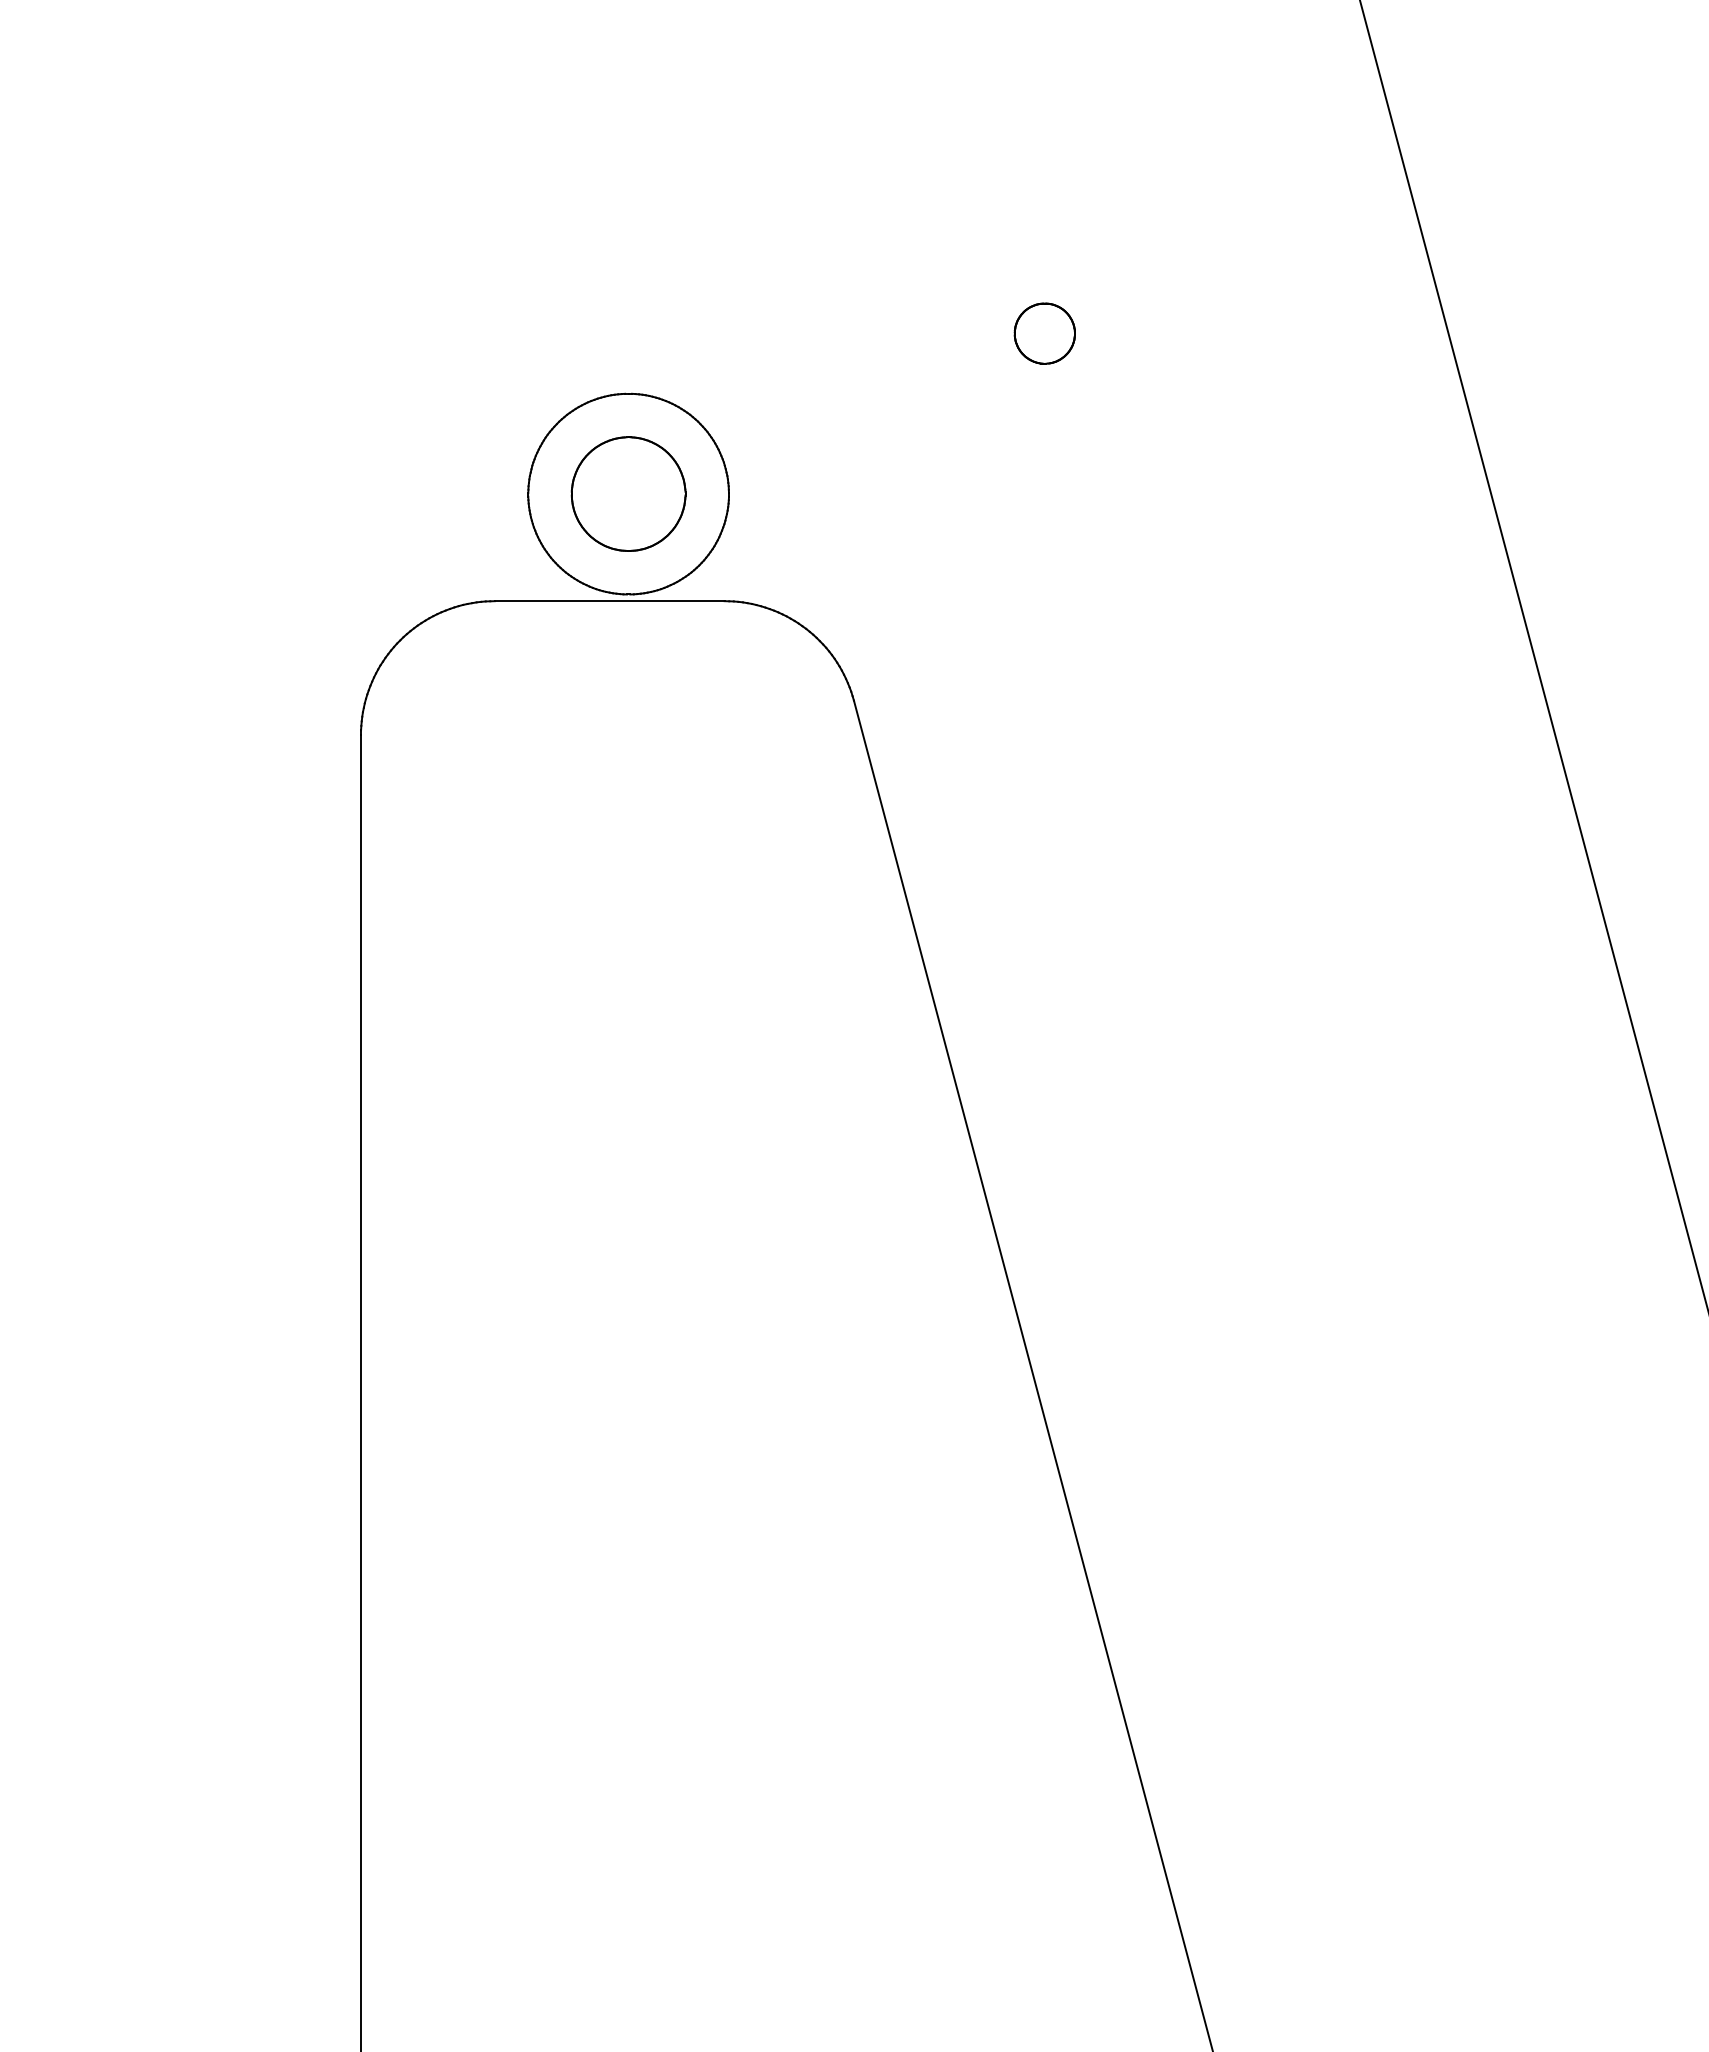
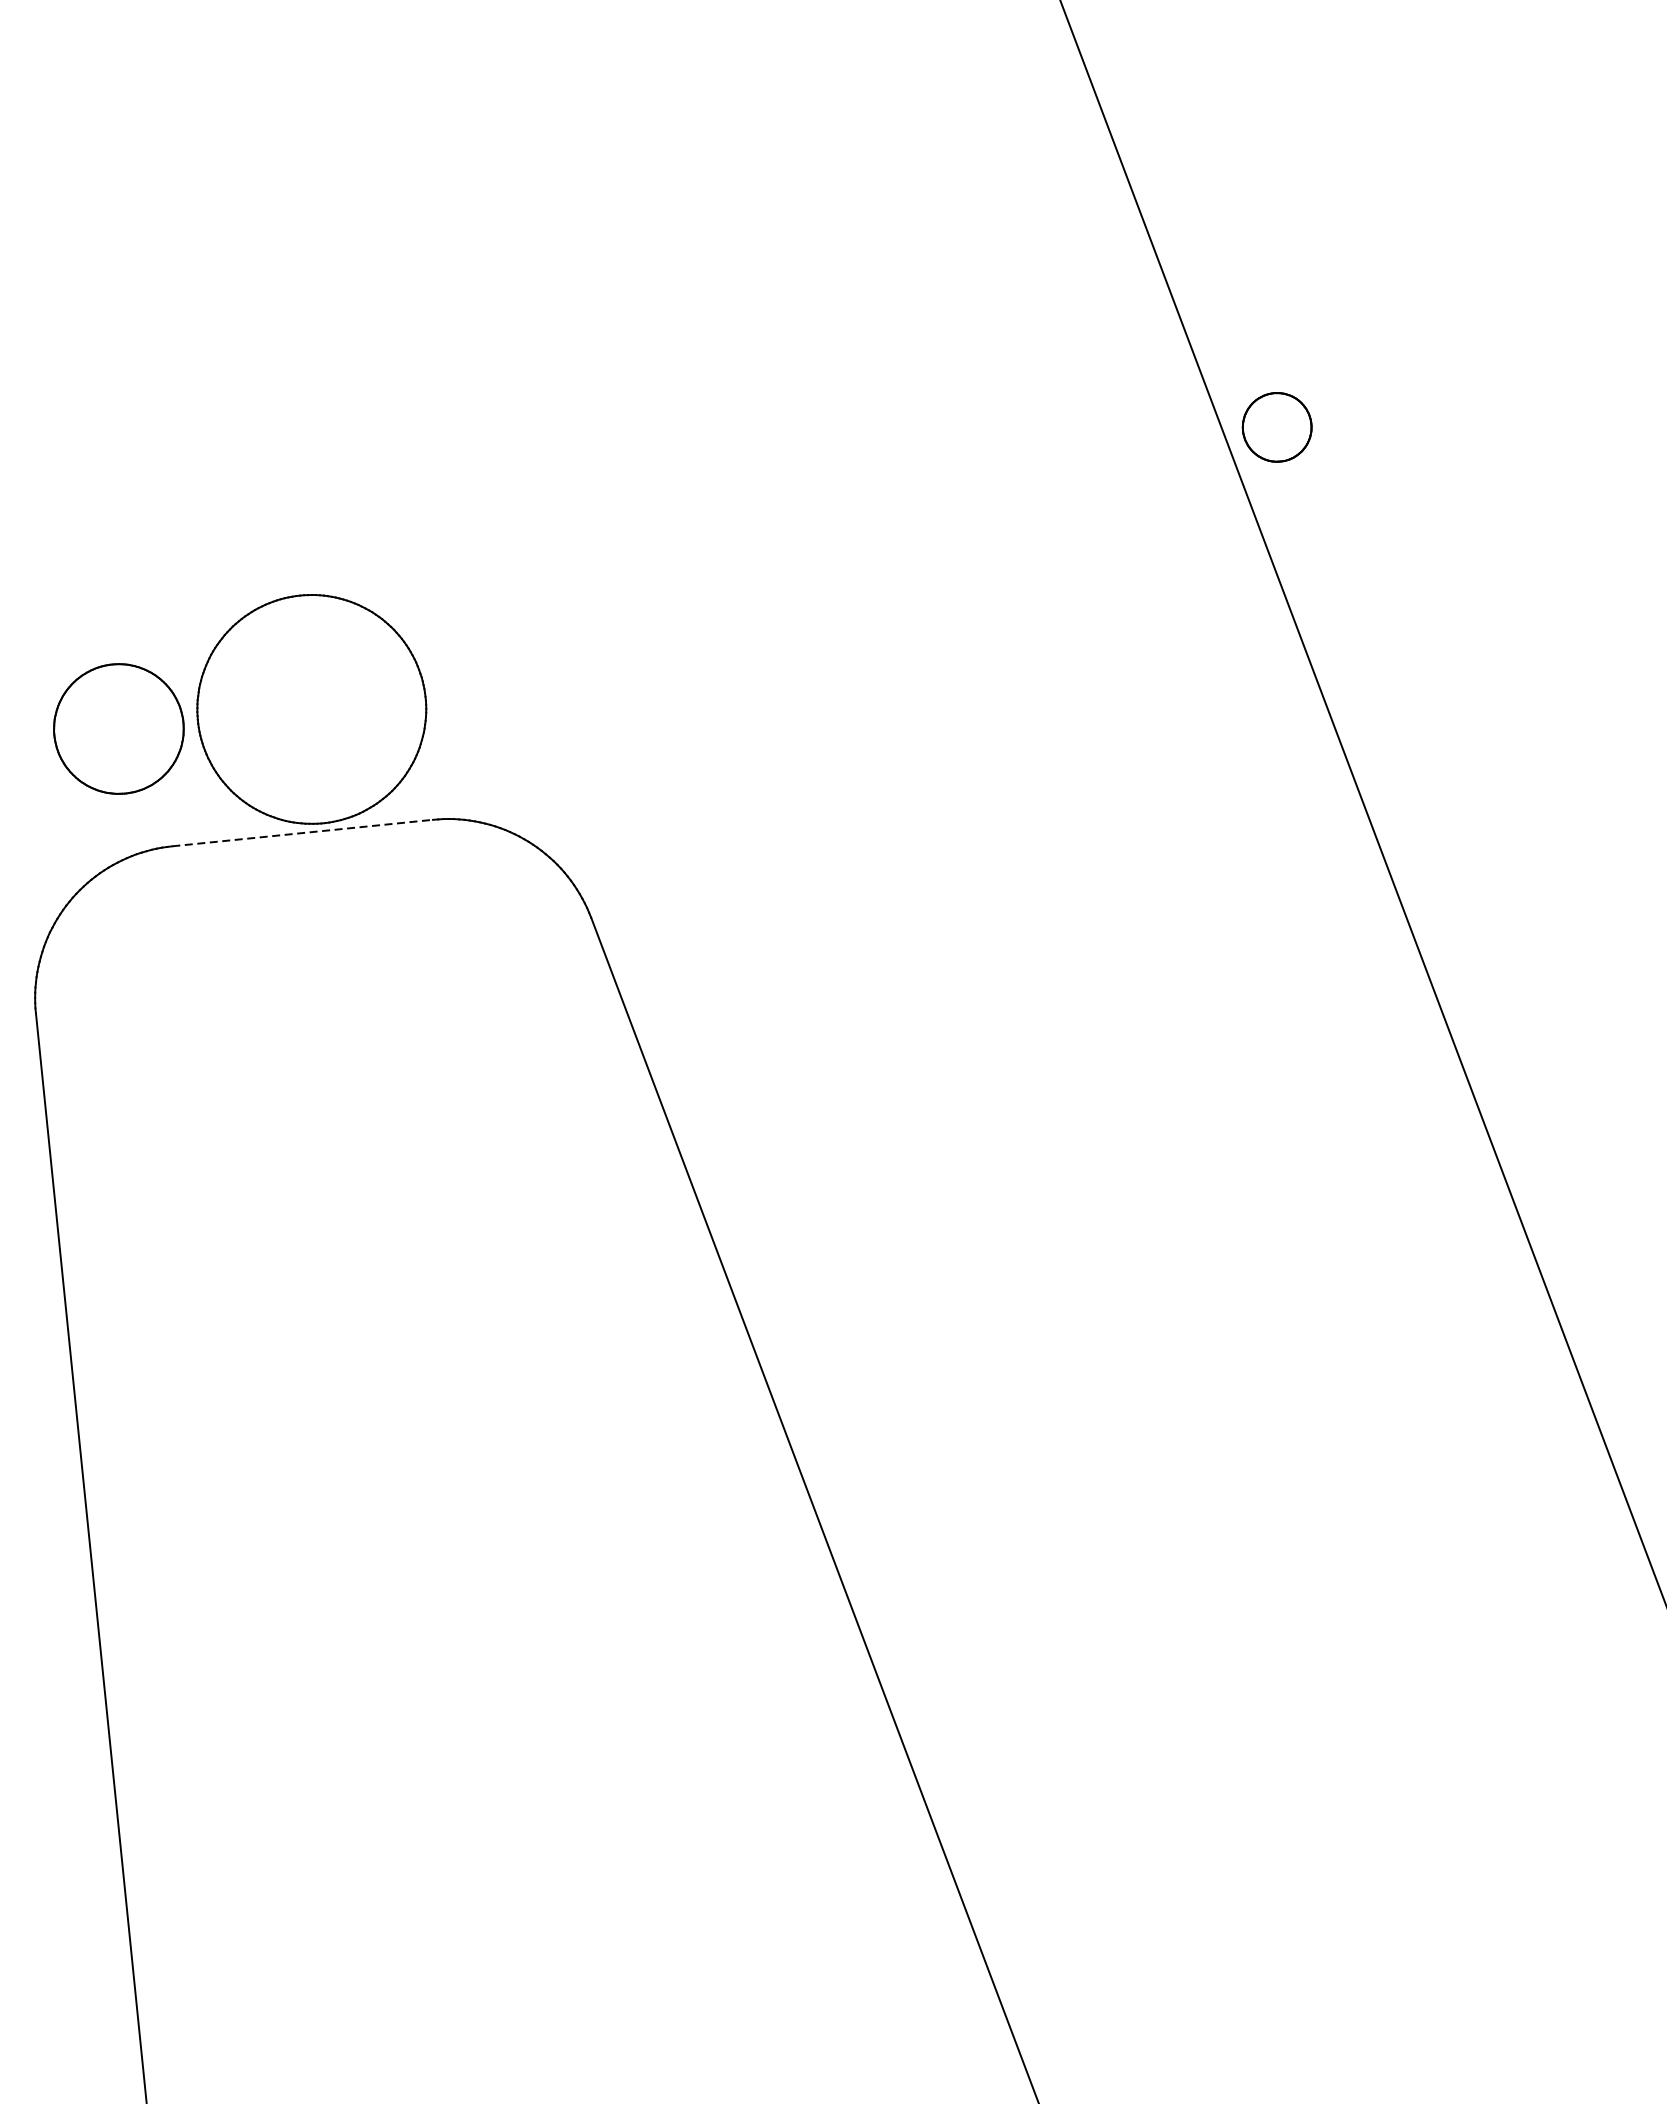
part: (1044, 333) -> (1276, 427), moved
part: (628, 493) -> (118, 728), moved
line: (609, 601) -> (302, 833), solid -> dashed

